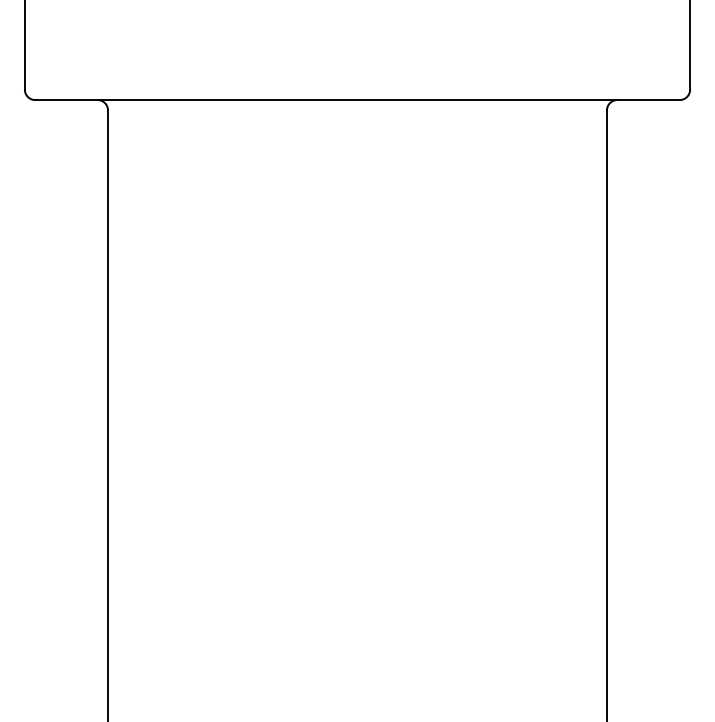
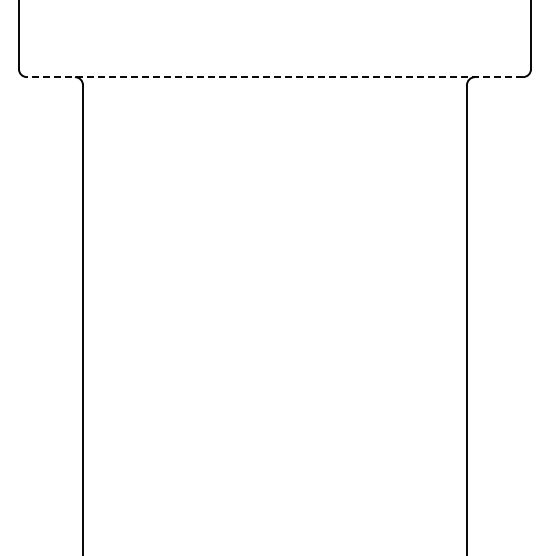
line: (356, 100) -> (274, 77), solid -> dashed

